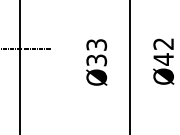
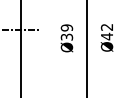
text: (95, 44) -> (66, 27), Ø33 -> Ø39

